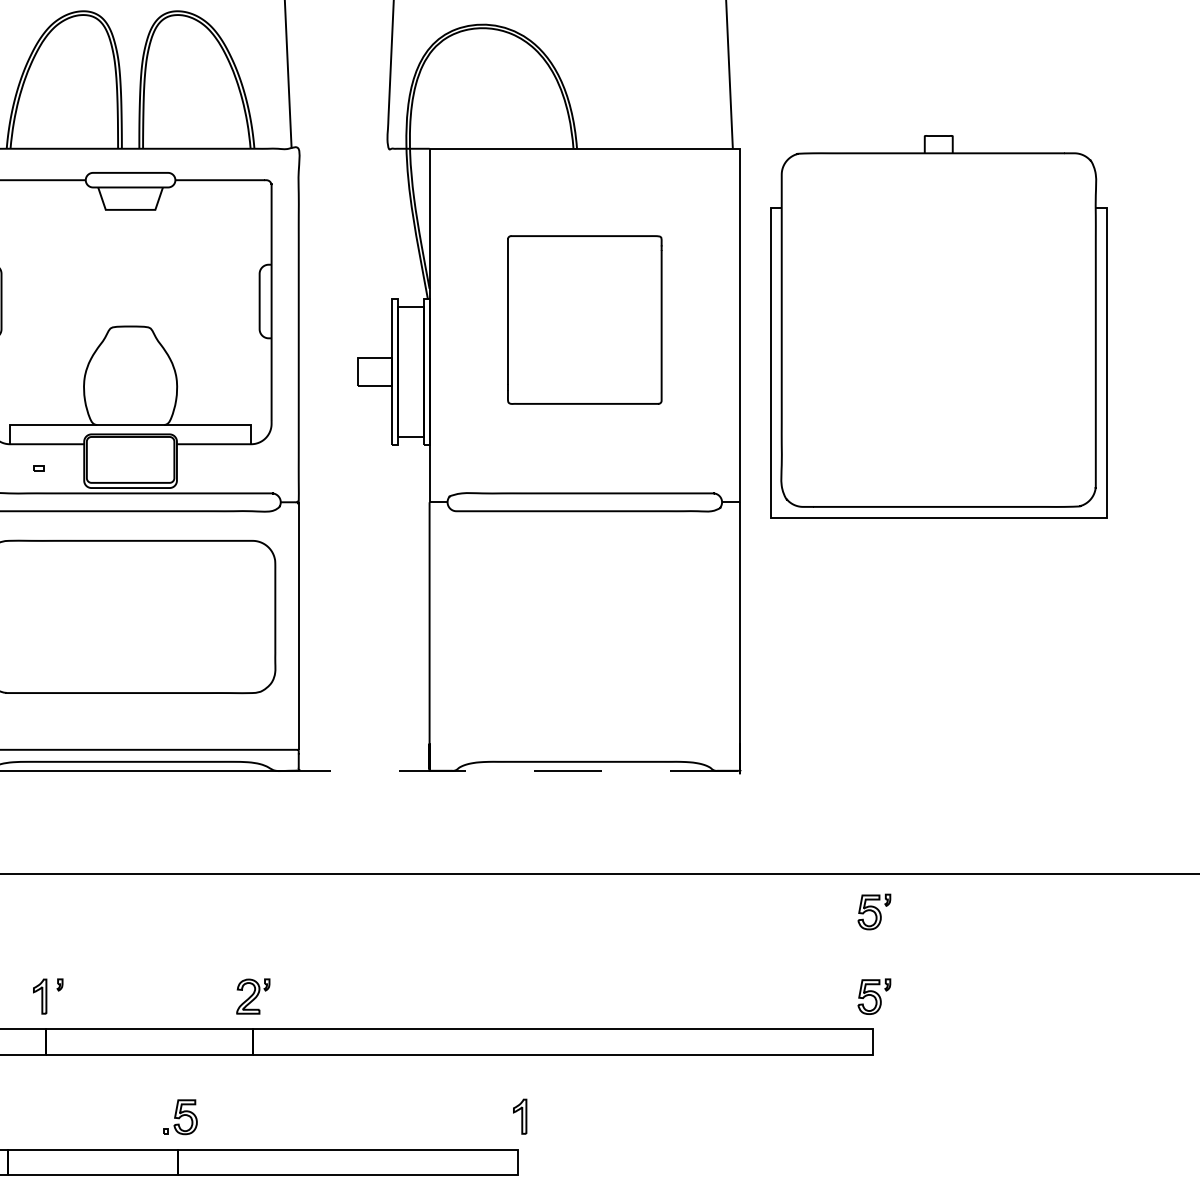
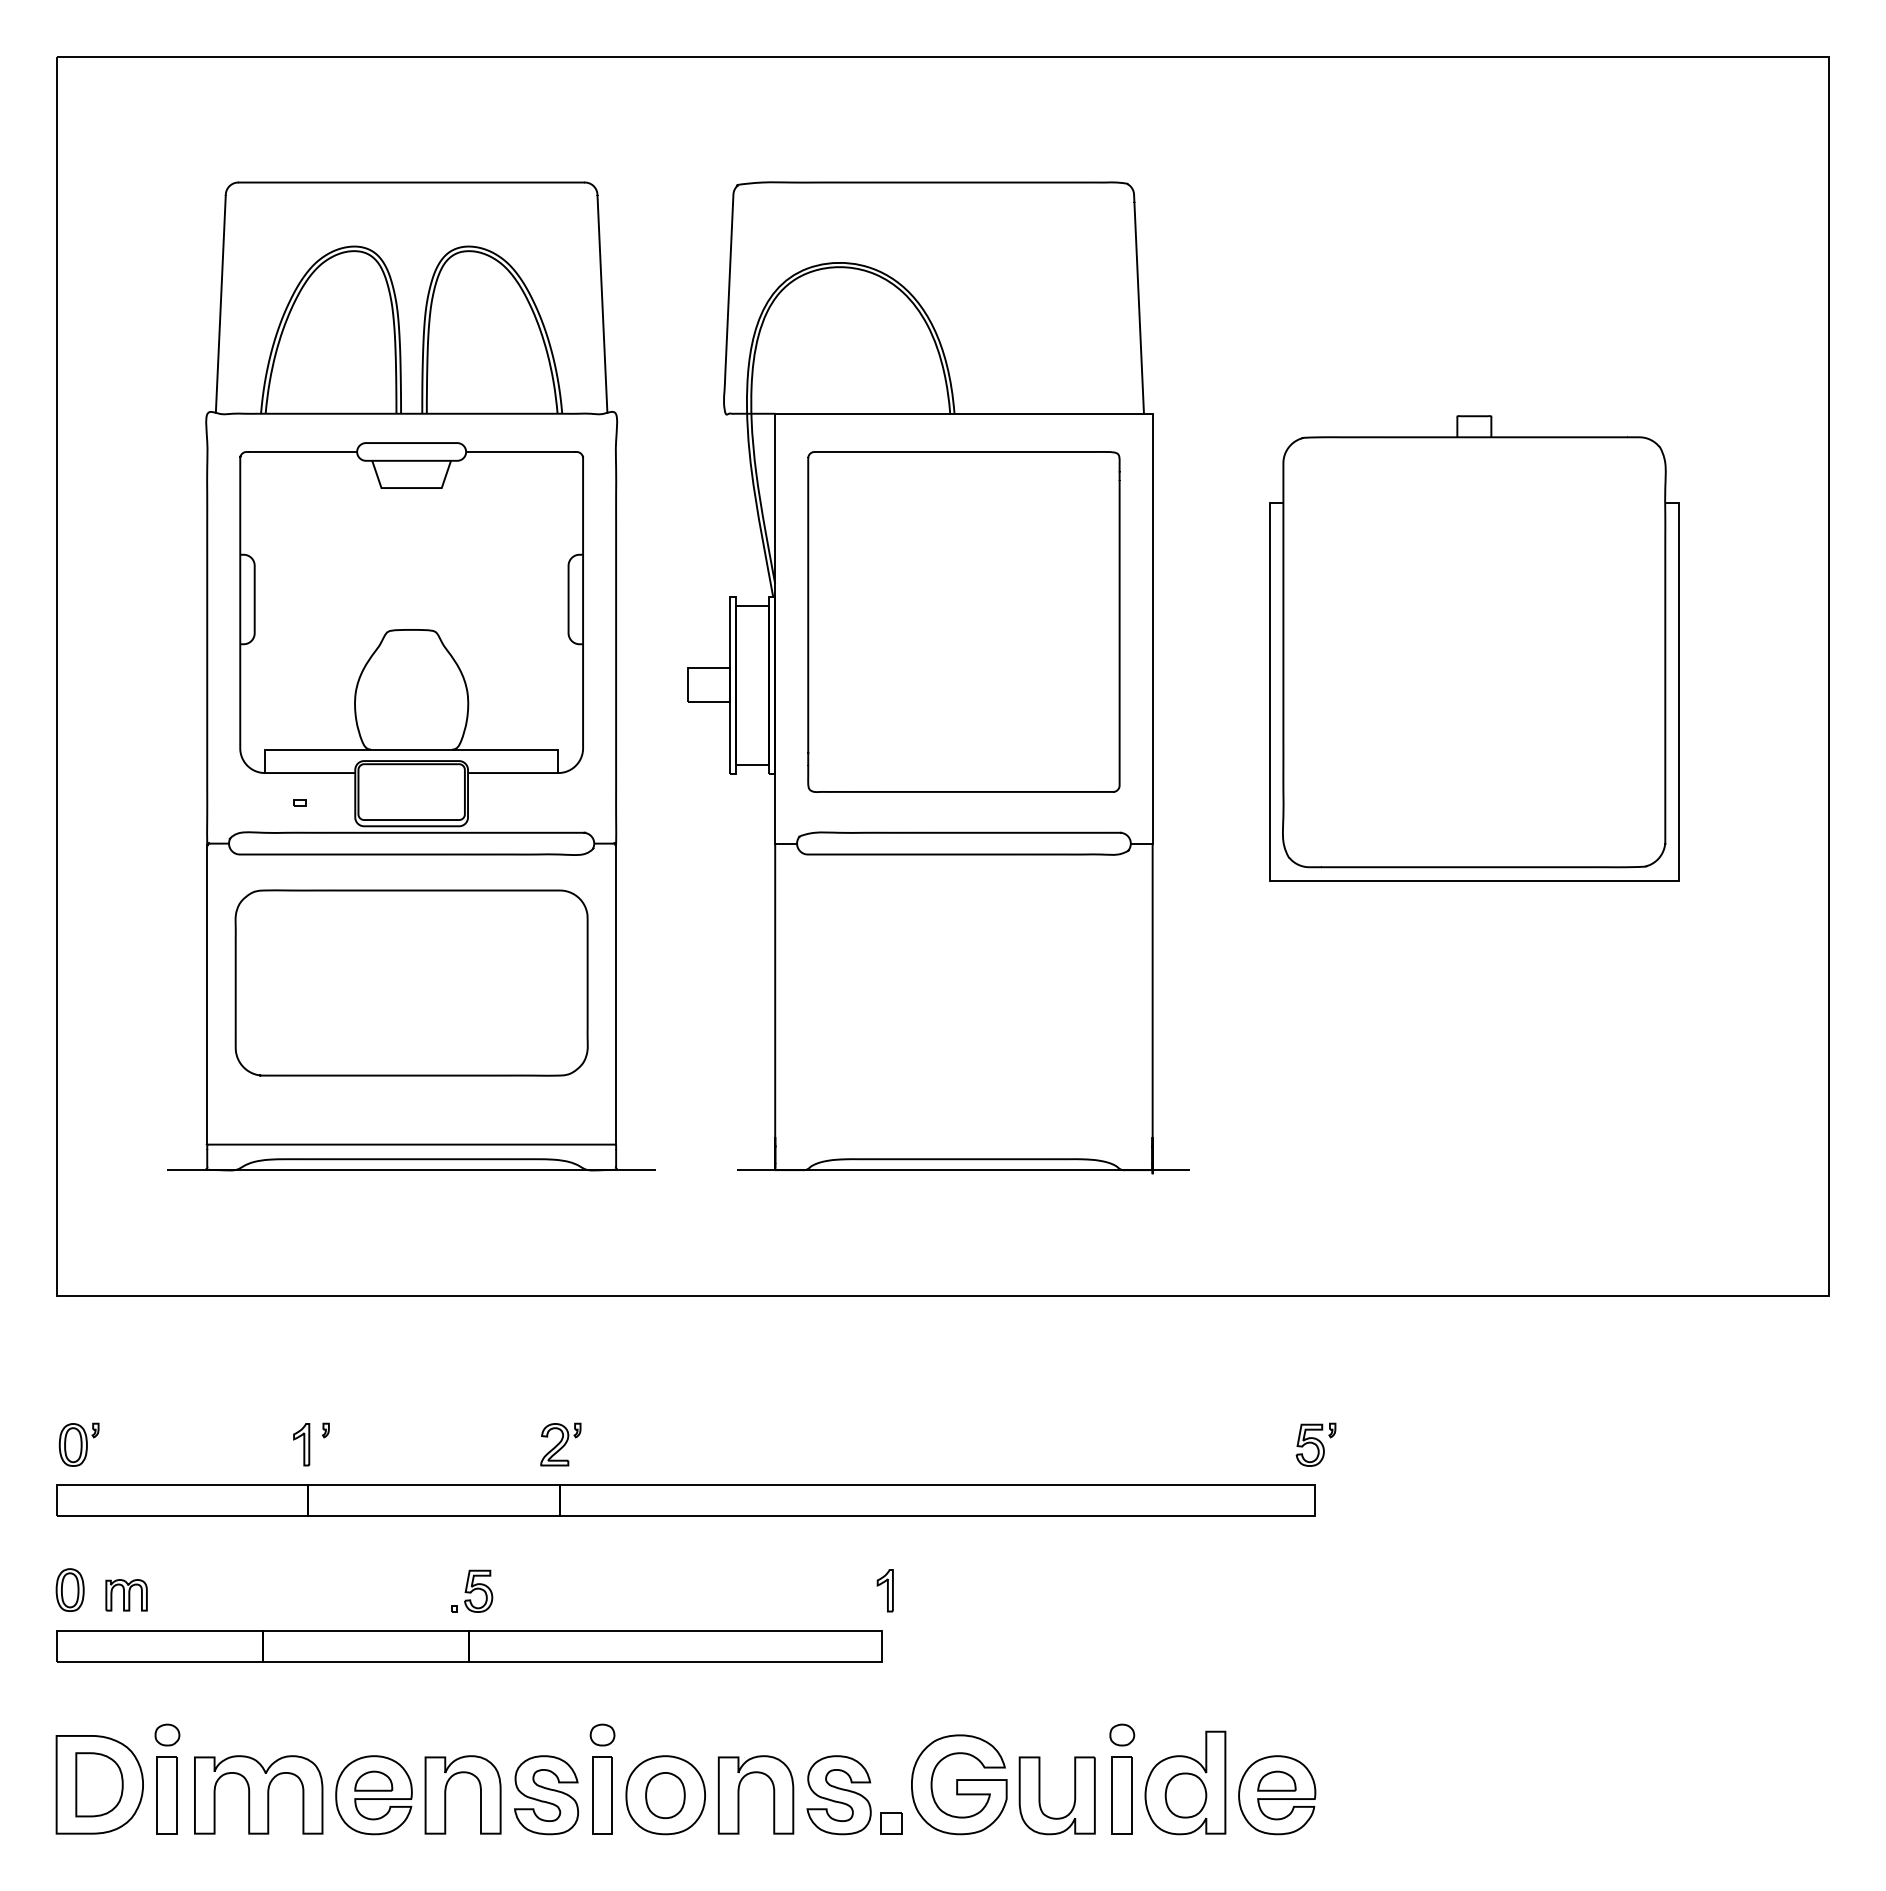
part: (584, 319) -> (963, 621), size x1.67
part: (938, 327) -> (1474, 648), moved
line: (585, 771) -> (964, 1170), dashed -> solid
part: (873, 911) -> (1315, 1341), removed

